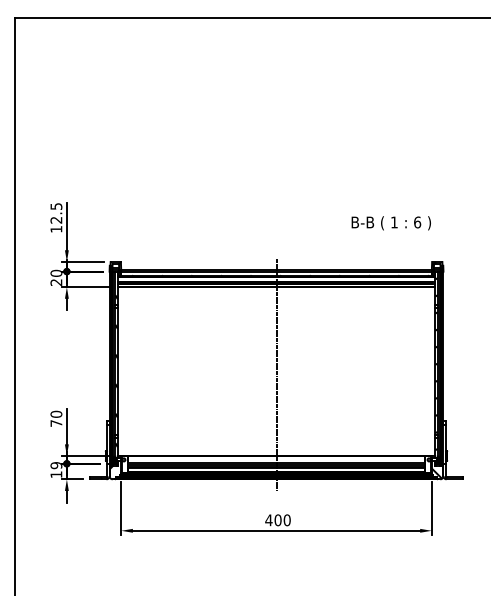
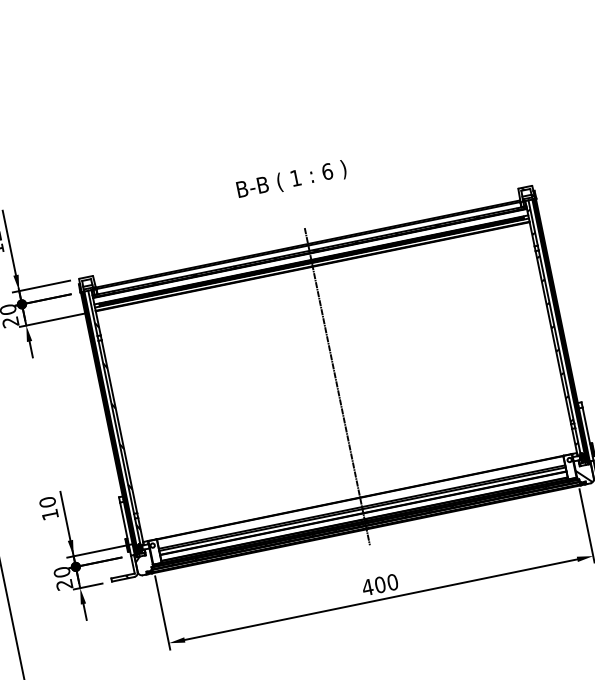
text: (390, 223) -> (290, 180), moved
text: (56, 423) -> (50, 514), 70 -> 10
text: (56, 470) -> (63, 578), 19 -> 20

